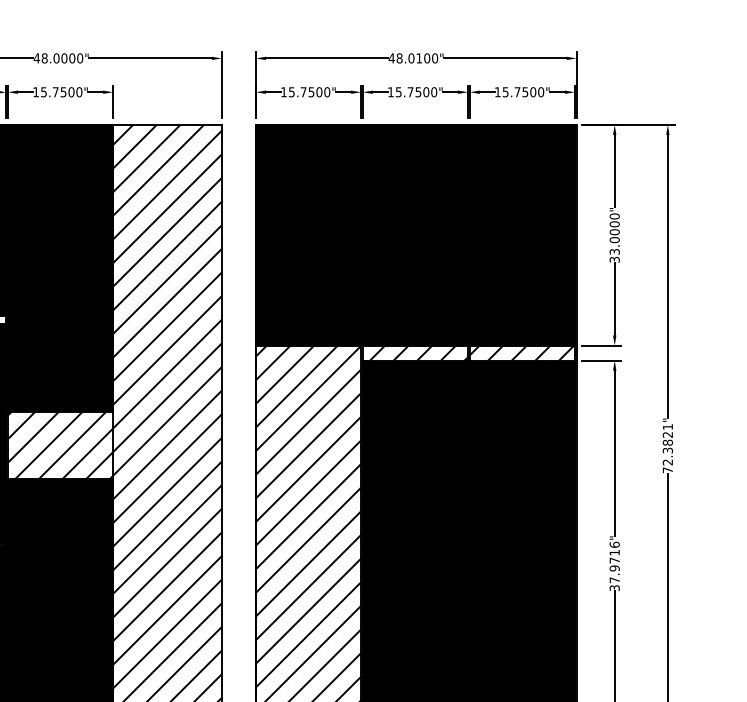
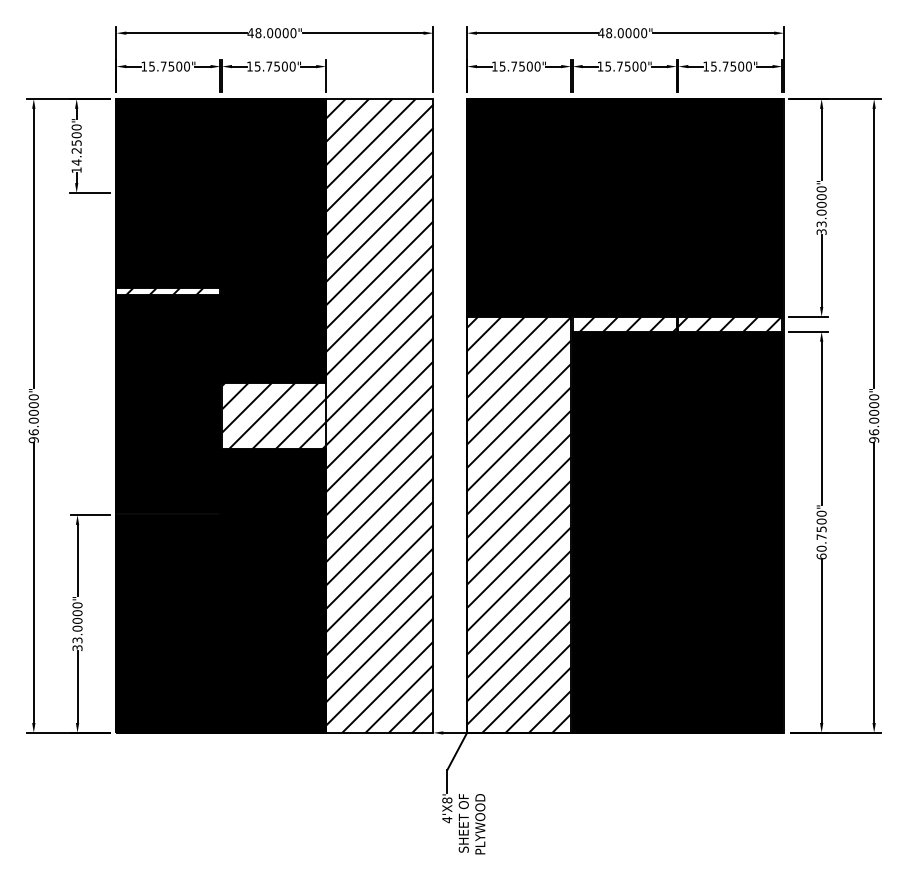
text: (419, 58) -> (628, 33), 48.0100" -> 48.0000"
text: (668, 448) -> (874, 418), 72.3821" -> 96.0000"
text: (614, 565) -> (821, 534), 37.9716" -> 60.7500"

